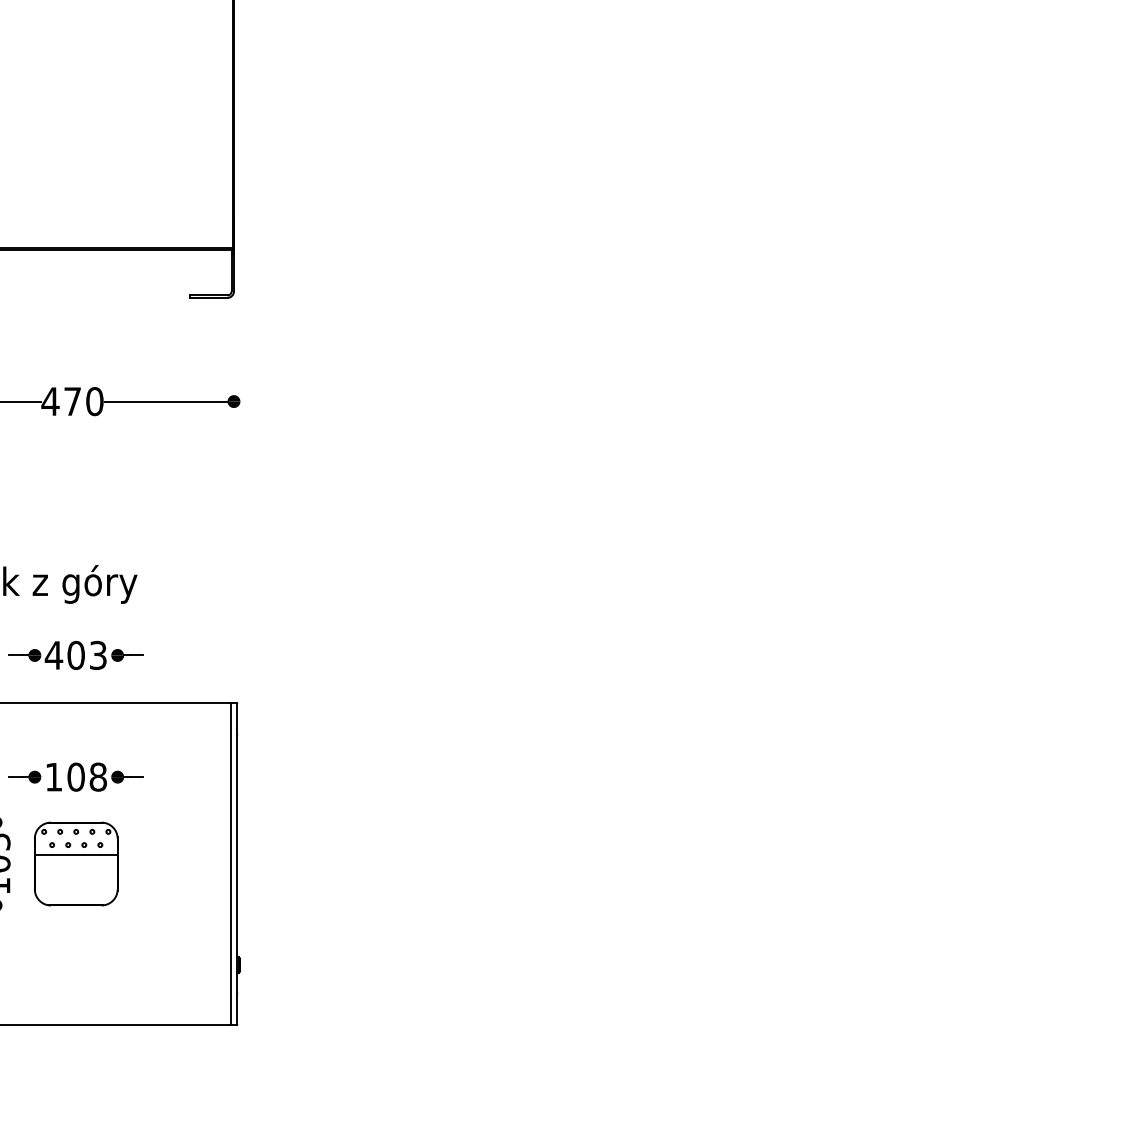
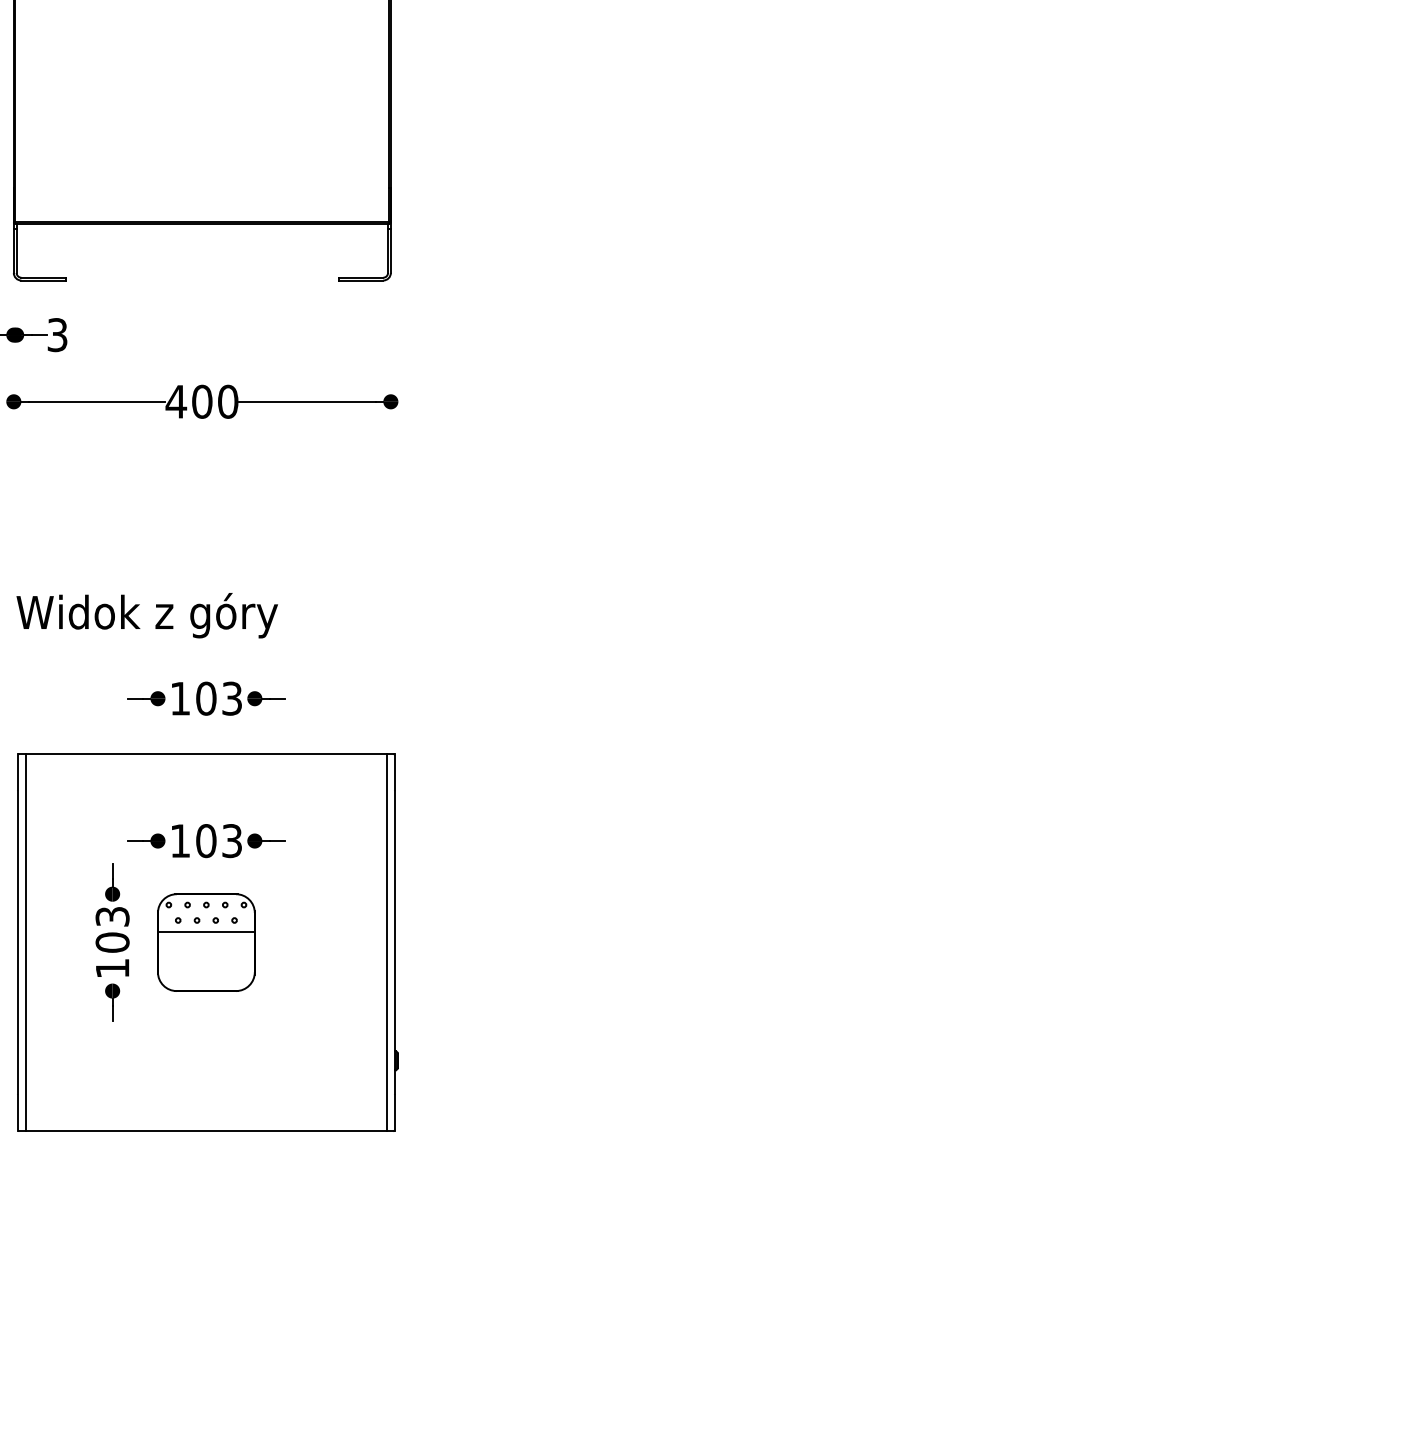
text: (72, 401) -> (202, 401), 470 -> 400
text: (54, 655) -> (180, 698), 403 -> 103
text: (98, 777) -> (232, 841), 108 -> 103

